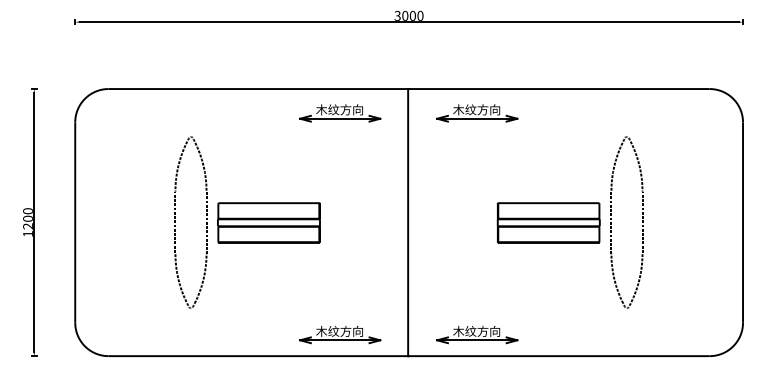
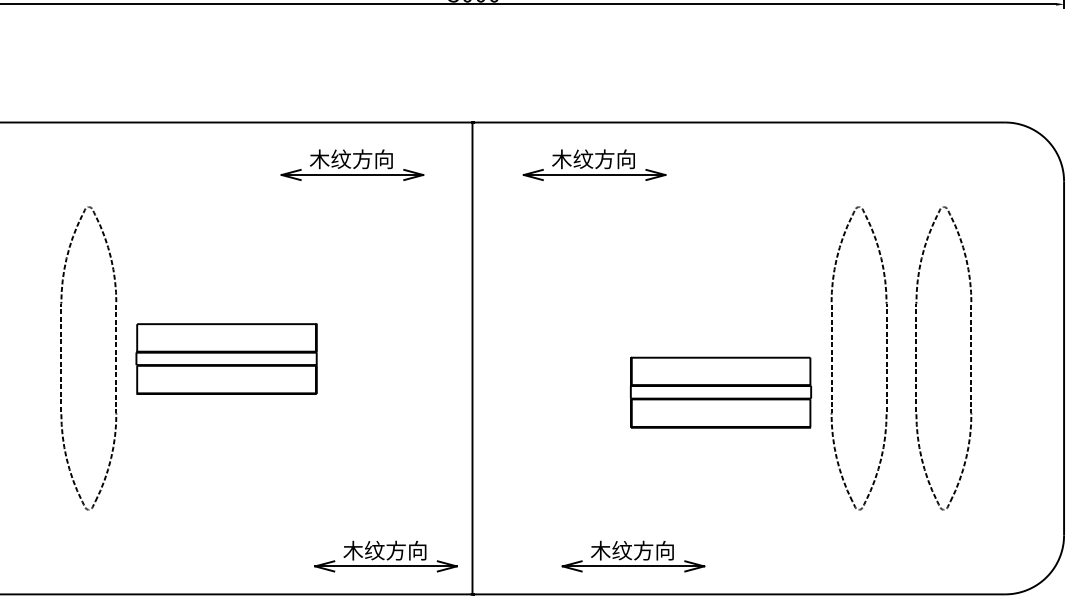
part: (548, 222) -> (720, 391), moved
part: (659, 222) -> (916, 358), added
part: (340, 334) -> (386, 556), moved
part: (477, 335) -> (633, 557), moved

